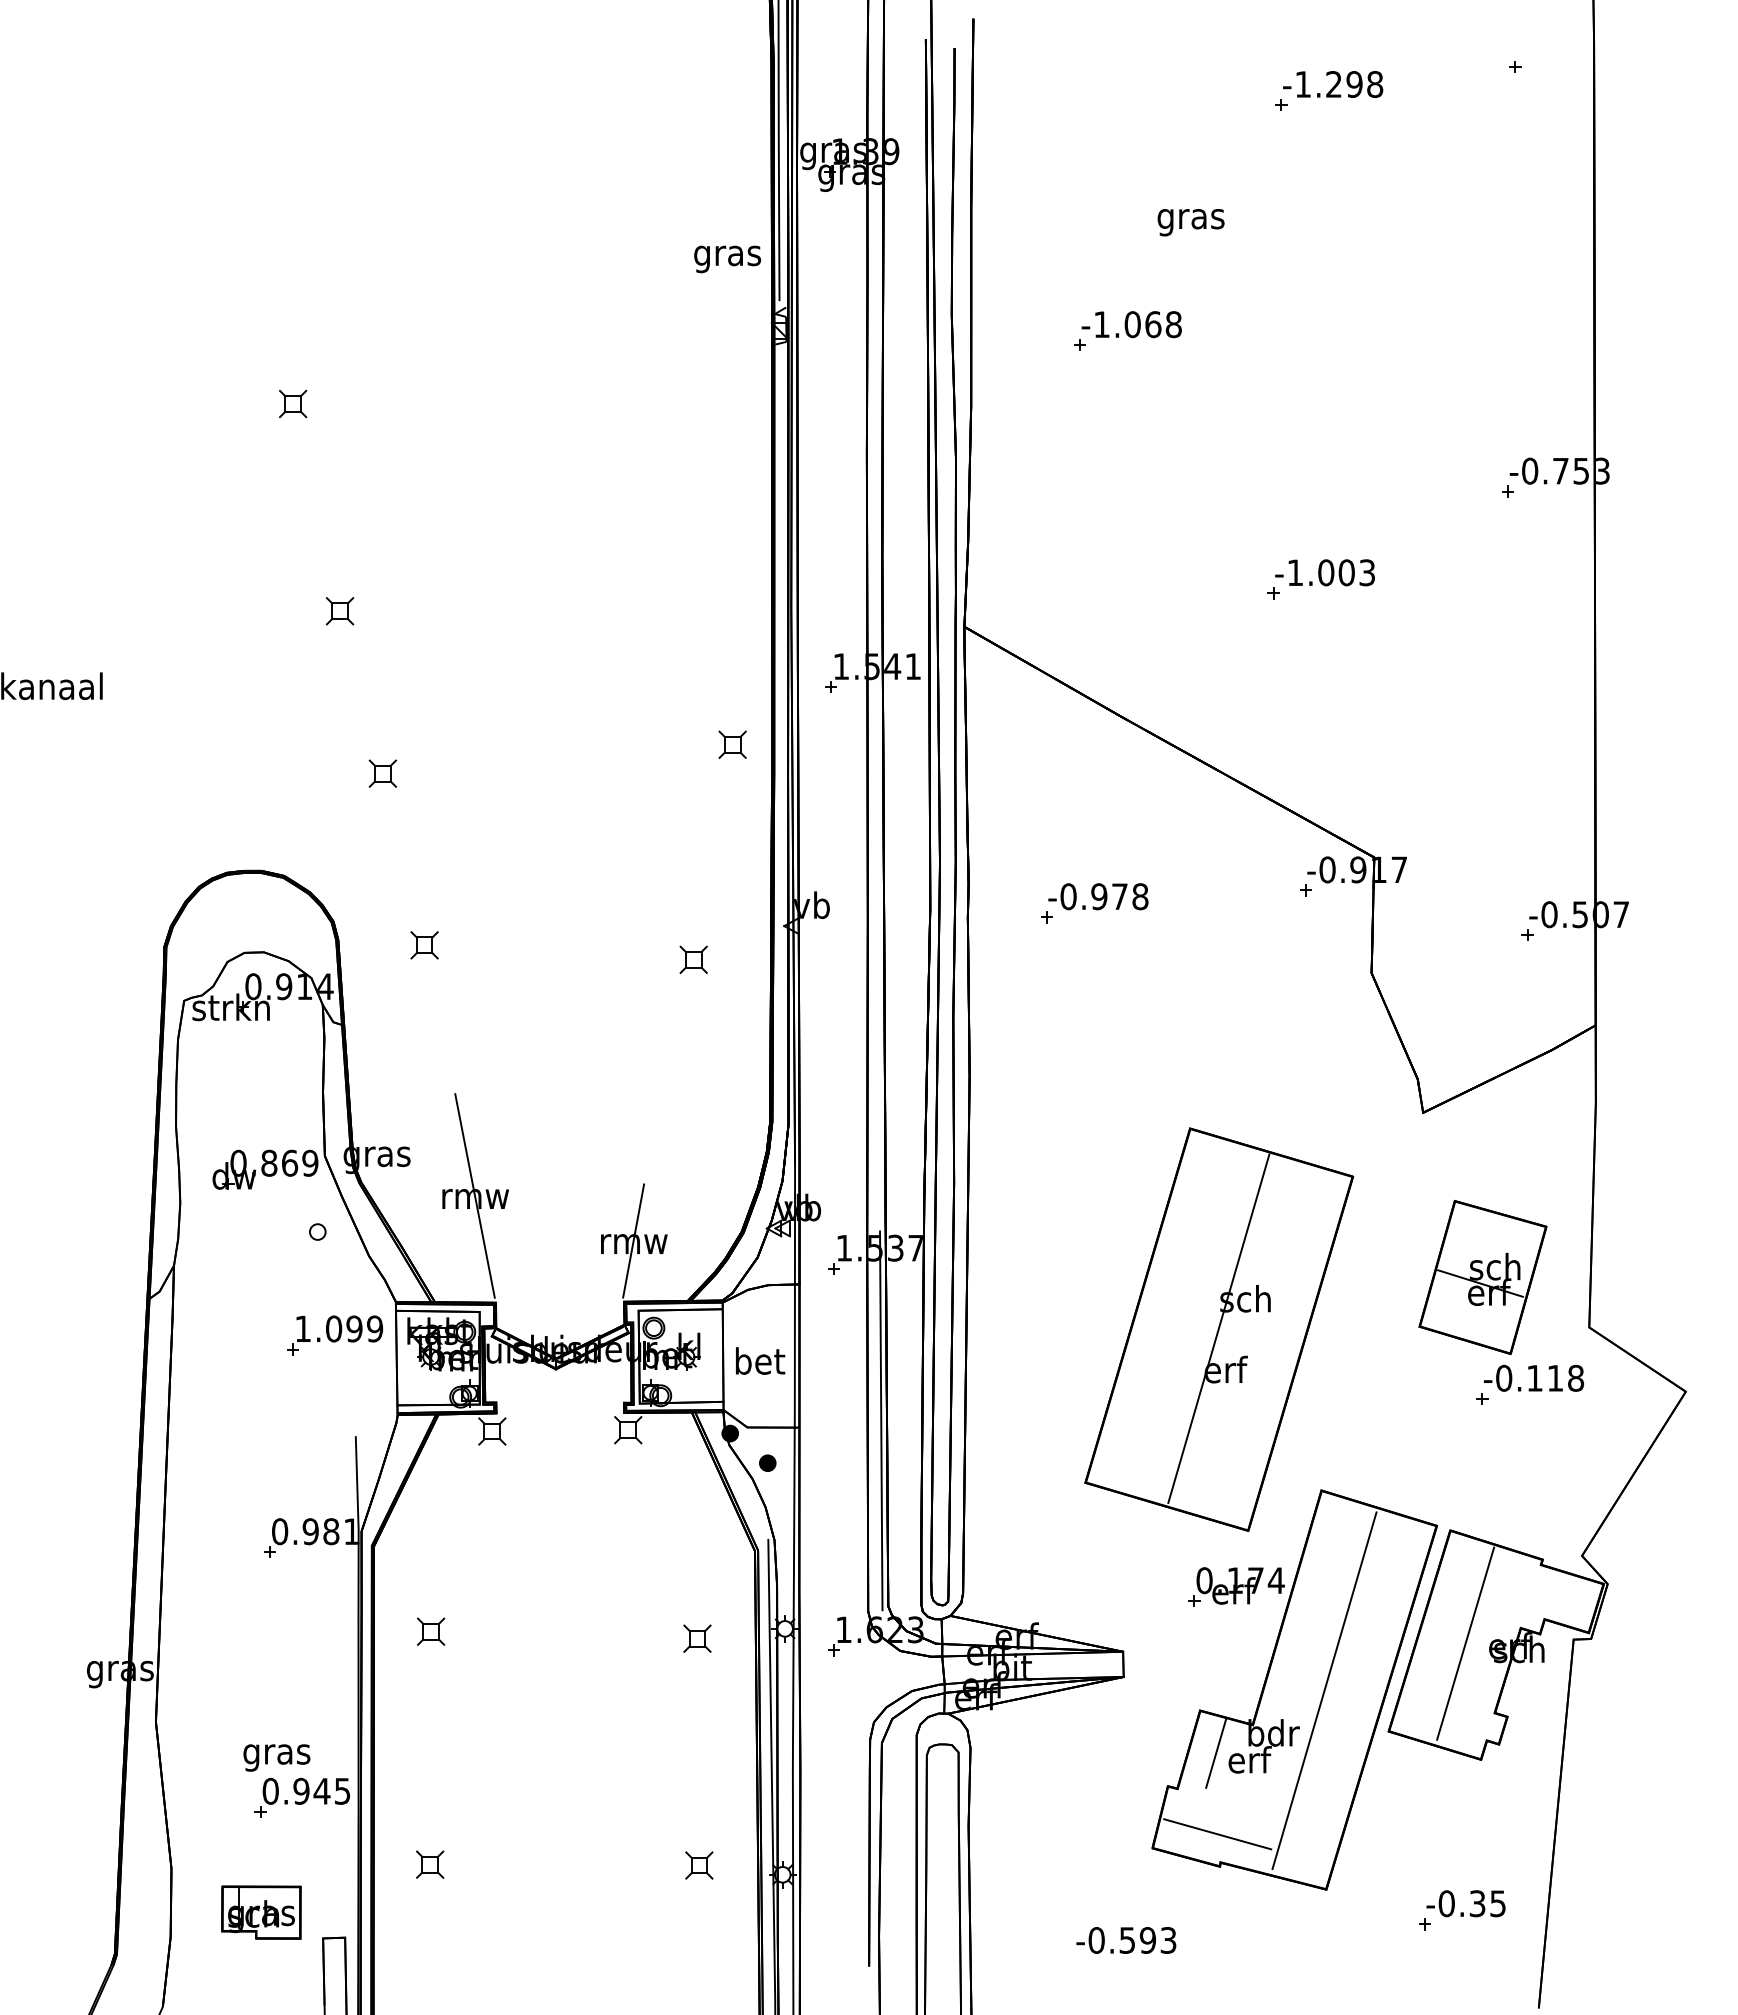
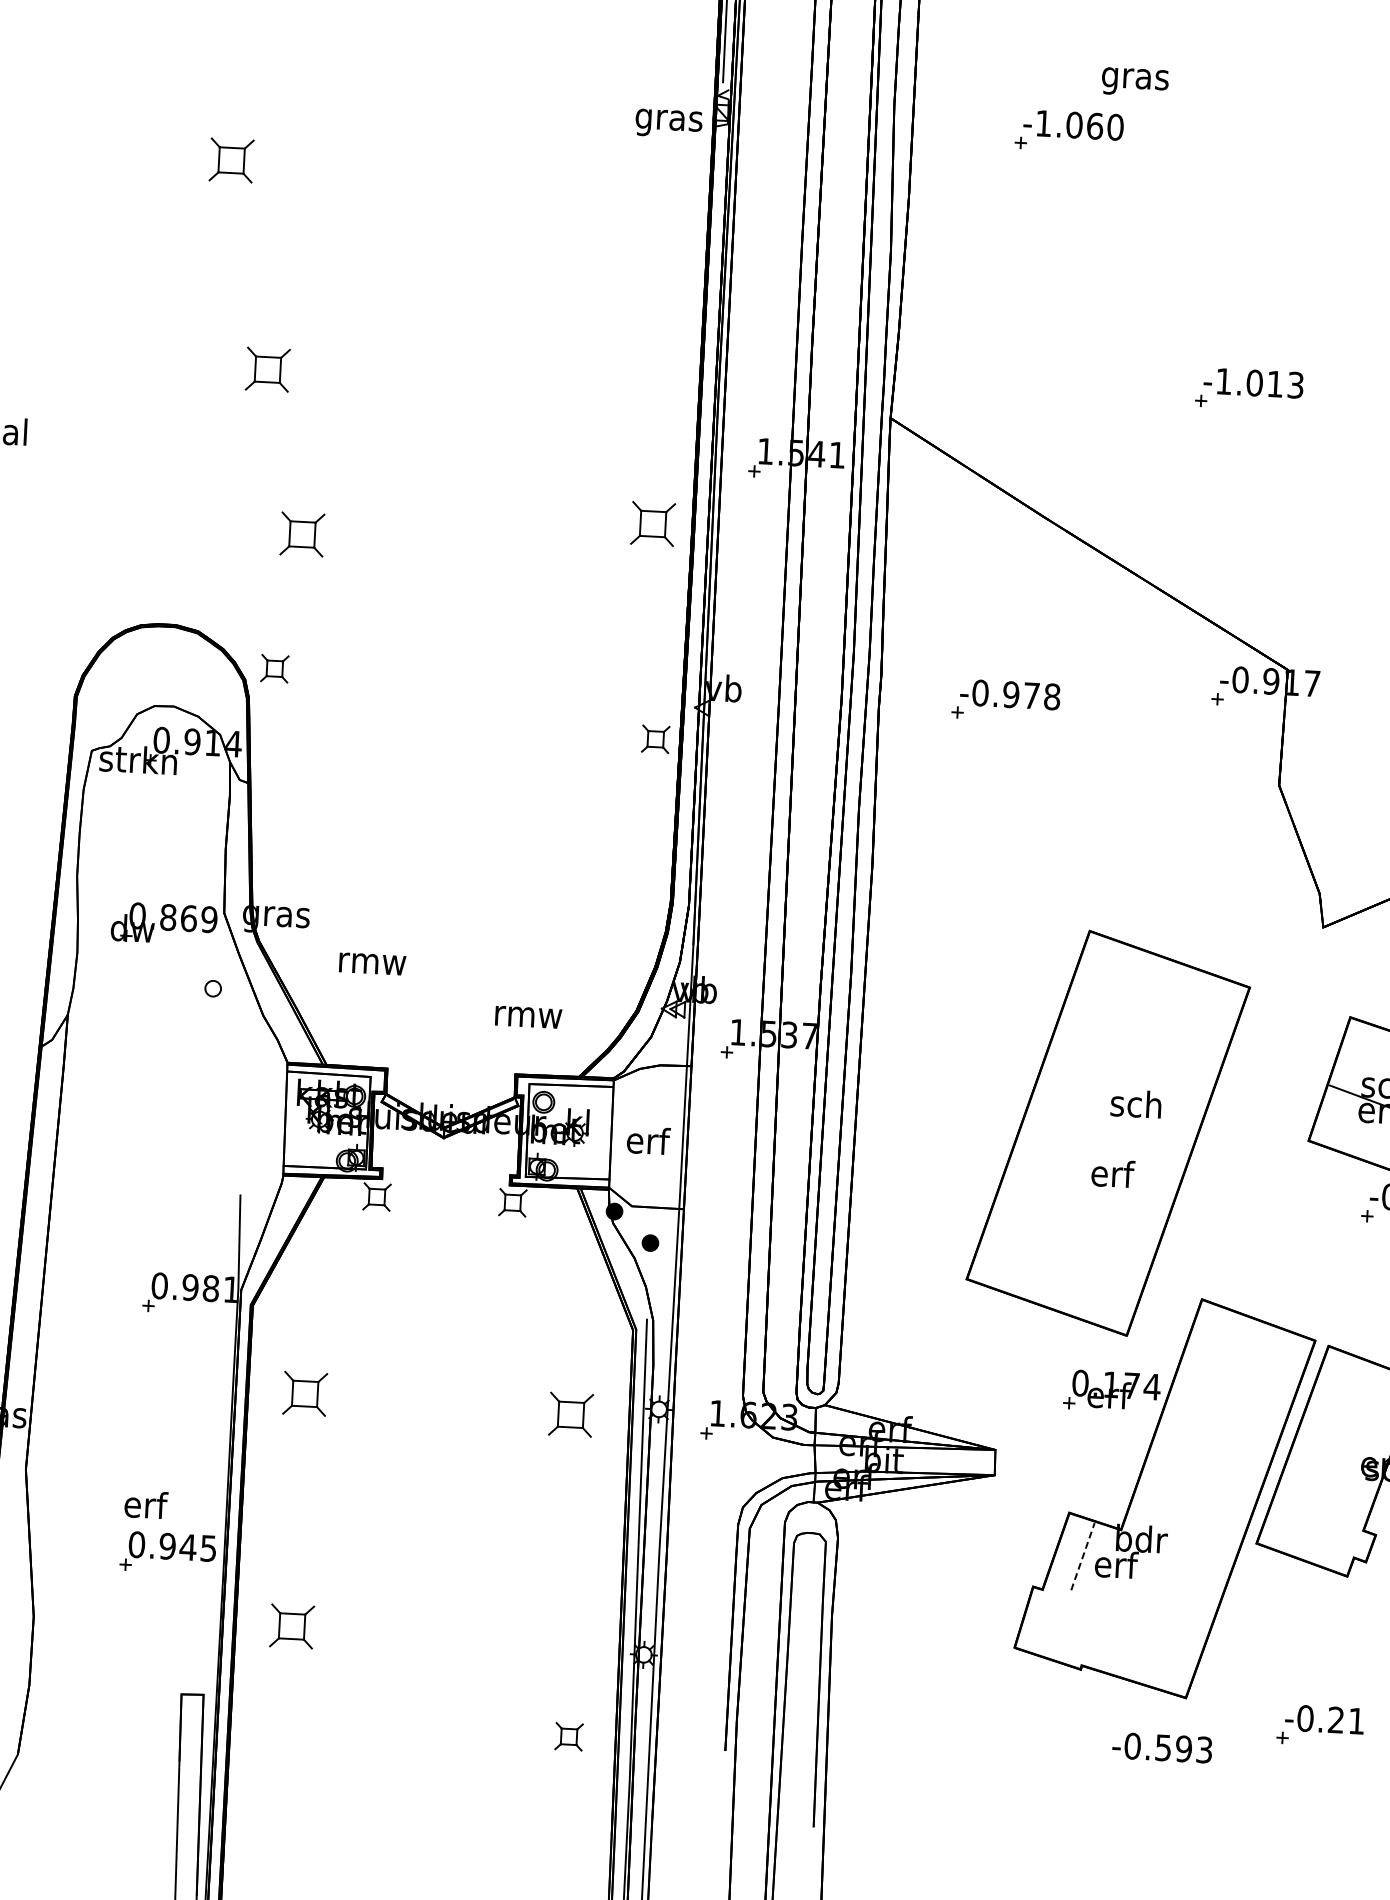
text: (1190, 222) -> (1134, 82), moved
text: (727, 259) -> (668, 123), moved
text: (1173, 324) -> (1115, 127), -1.068 -> -1.060
part: (293, 403) -> (232, 160), size x1.6
text: (1346, 572) -> (1275, 383), -1.003 -> -1.013
part: (339, 611) -> (267, 370), size x1.6
part: (732, 744) -> (652, 523), size x1.6
part: (382, 773) -> (301, 534), size x1.6
part: (424, 945) -> (274, 668), moved
part: (693, 959) -> (655, 738), moved
line: (474, 1195) -> (371, 960), removed
line: (633, 1240) -> (528, 1013), removed
line: (1218, 1328) -> (1107, 1132), removed
part: (335, 1335) -> (225, 1092), removed
text: (760, 1360) -> (648, 1140), bet -> erf
line: (881, 1420) -> (766, 1206), removed
part: (431, 1631) -> (305, 1393), size x1.6
part: (697, 1638) -> (571, 1414), size x1.6
line: (1465, 1643) -> (1337, 1459), removed
line: (1324, 1690) -> (1194, 1499), removed
line: (1216, 1753) -> (1083, 1556), solid -> dashed
text: (276, 1754) -> (144, 1508), gras -> erf
line: (1217, 1834) -> (1080, 1637), removed
part: (430, 1864) -> (292, 1626), size x1.6
part: (699, 1865) -> (569, 1736), moved
text: (1487, 1903) -> (1346, 1720), -0.35 -> -0.21
part: (261, 1912) -> (121, 1665), removed
text: (1126, 1940) -> (1162, 1747), moved

